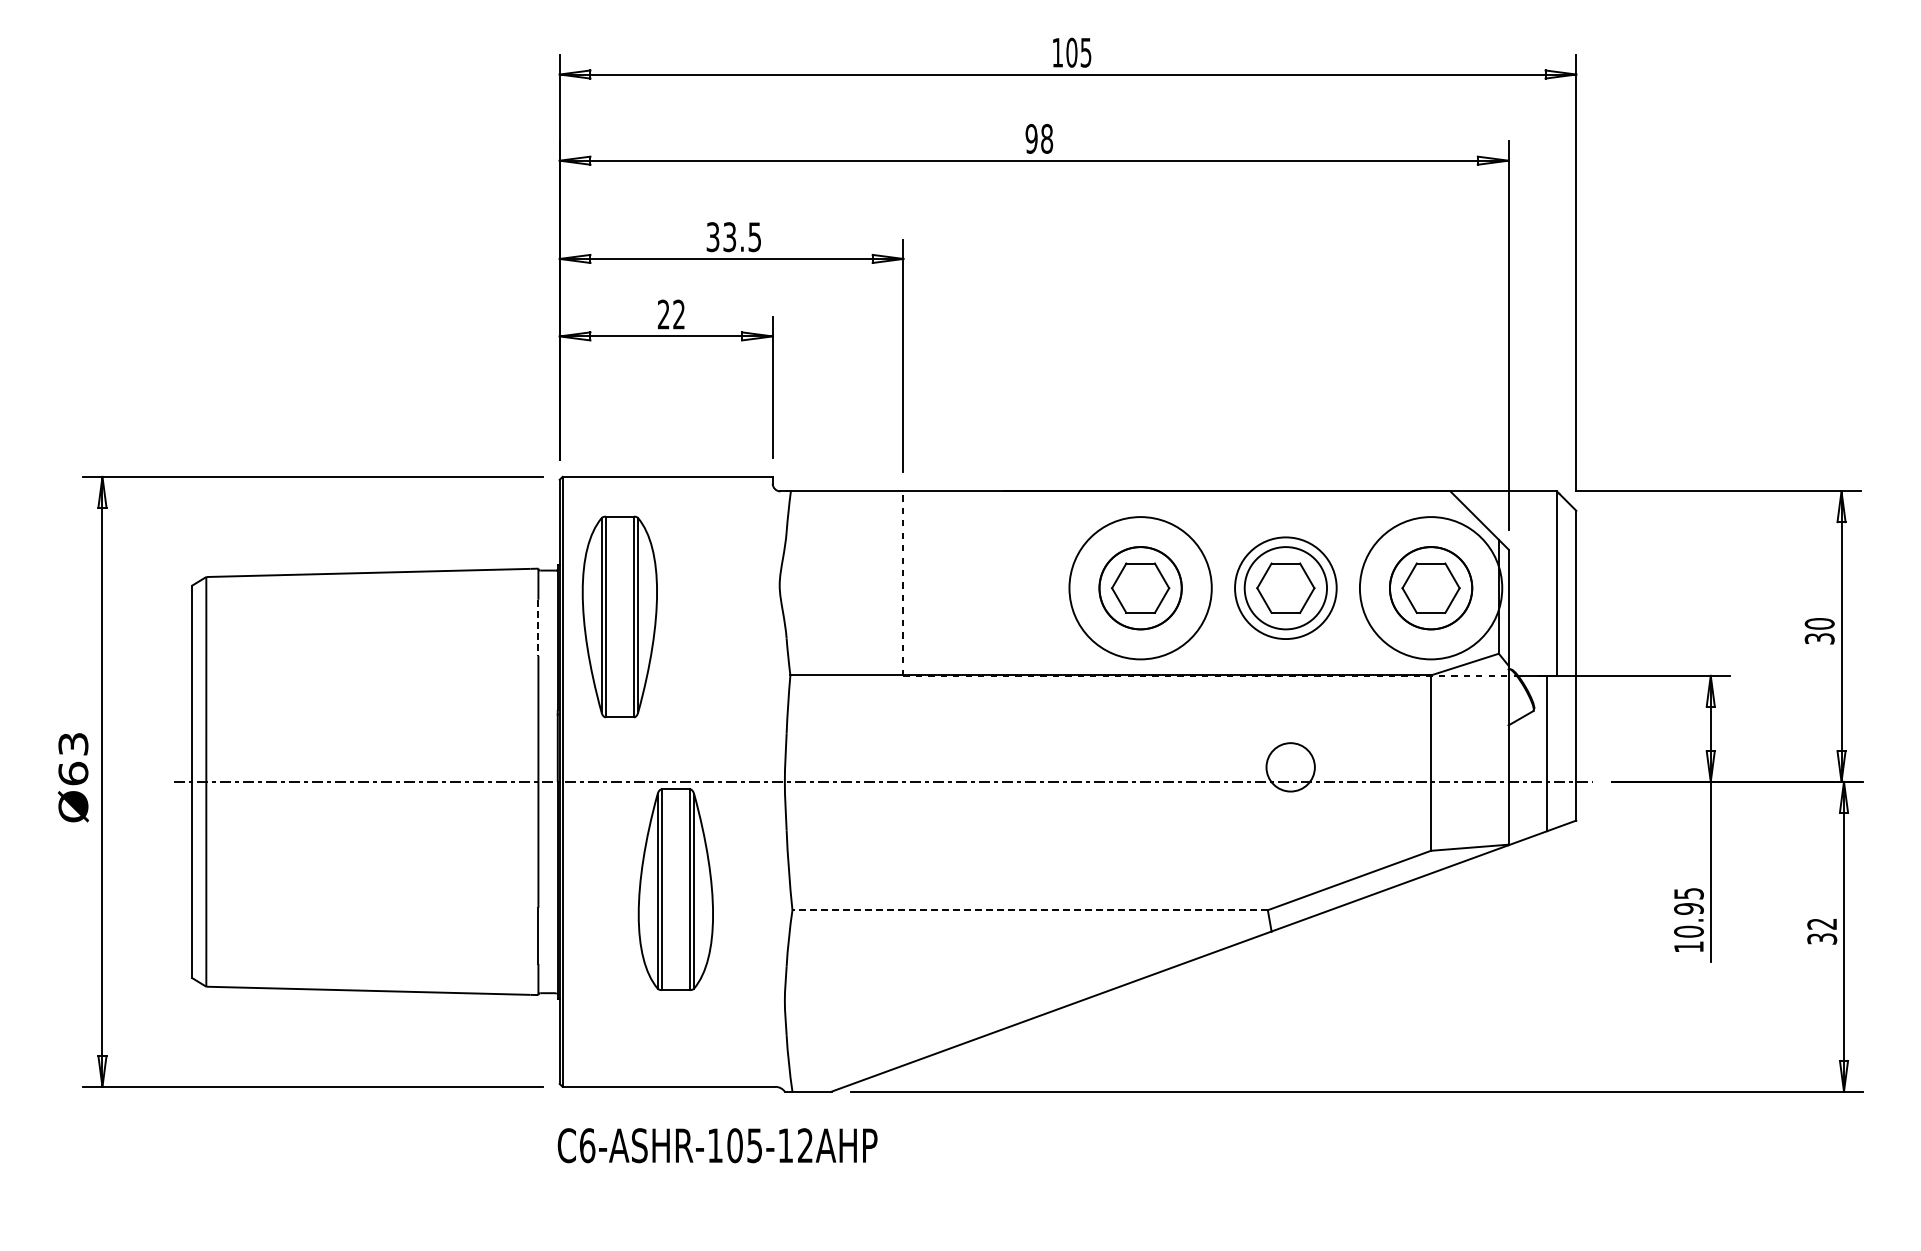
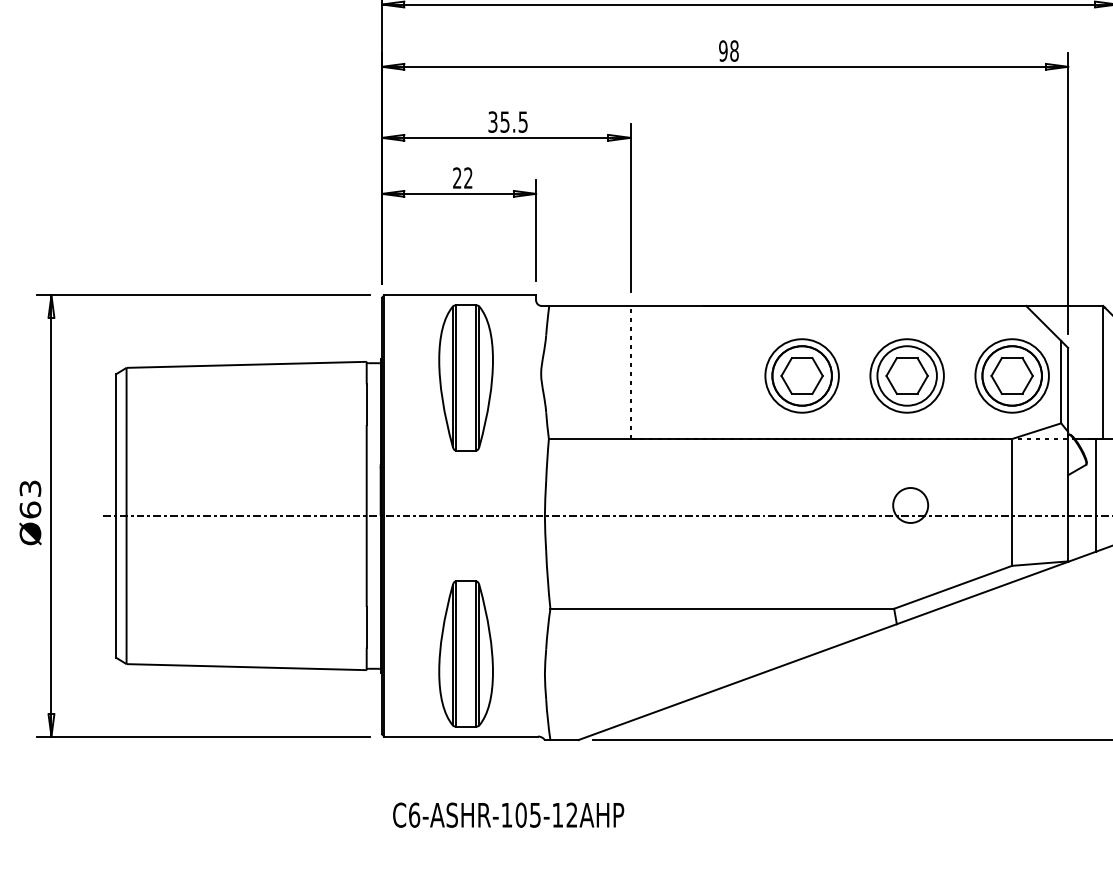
text: (730, 236) -> (505, 121), 33.5 -> 35.5
circle: (1140, 588) -> (802, 376), size x0.71
circle: (1430, 588) -> (1011, 376), size x0.71
part: (619, 616) -> (465, 377), moved
line: (538, 628) -> (366, 405), dashed -> solid
part: (675, 889) -> (465, 653), moved
line: (1030, 910) -> (722, 609), dashed -> solid
text: (717, 1145) -> (508, 815), moved

